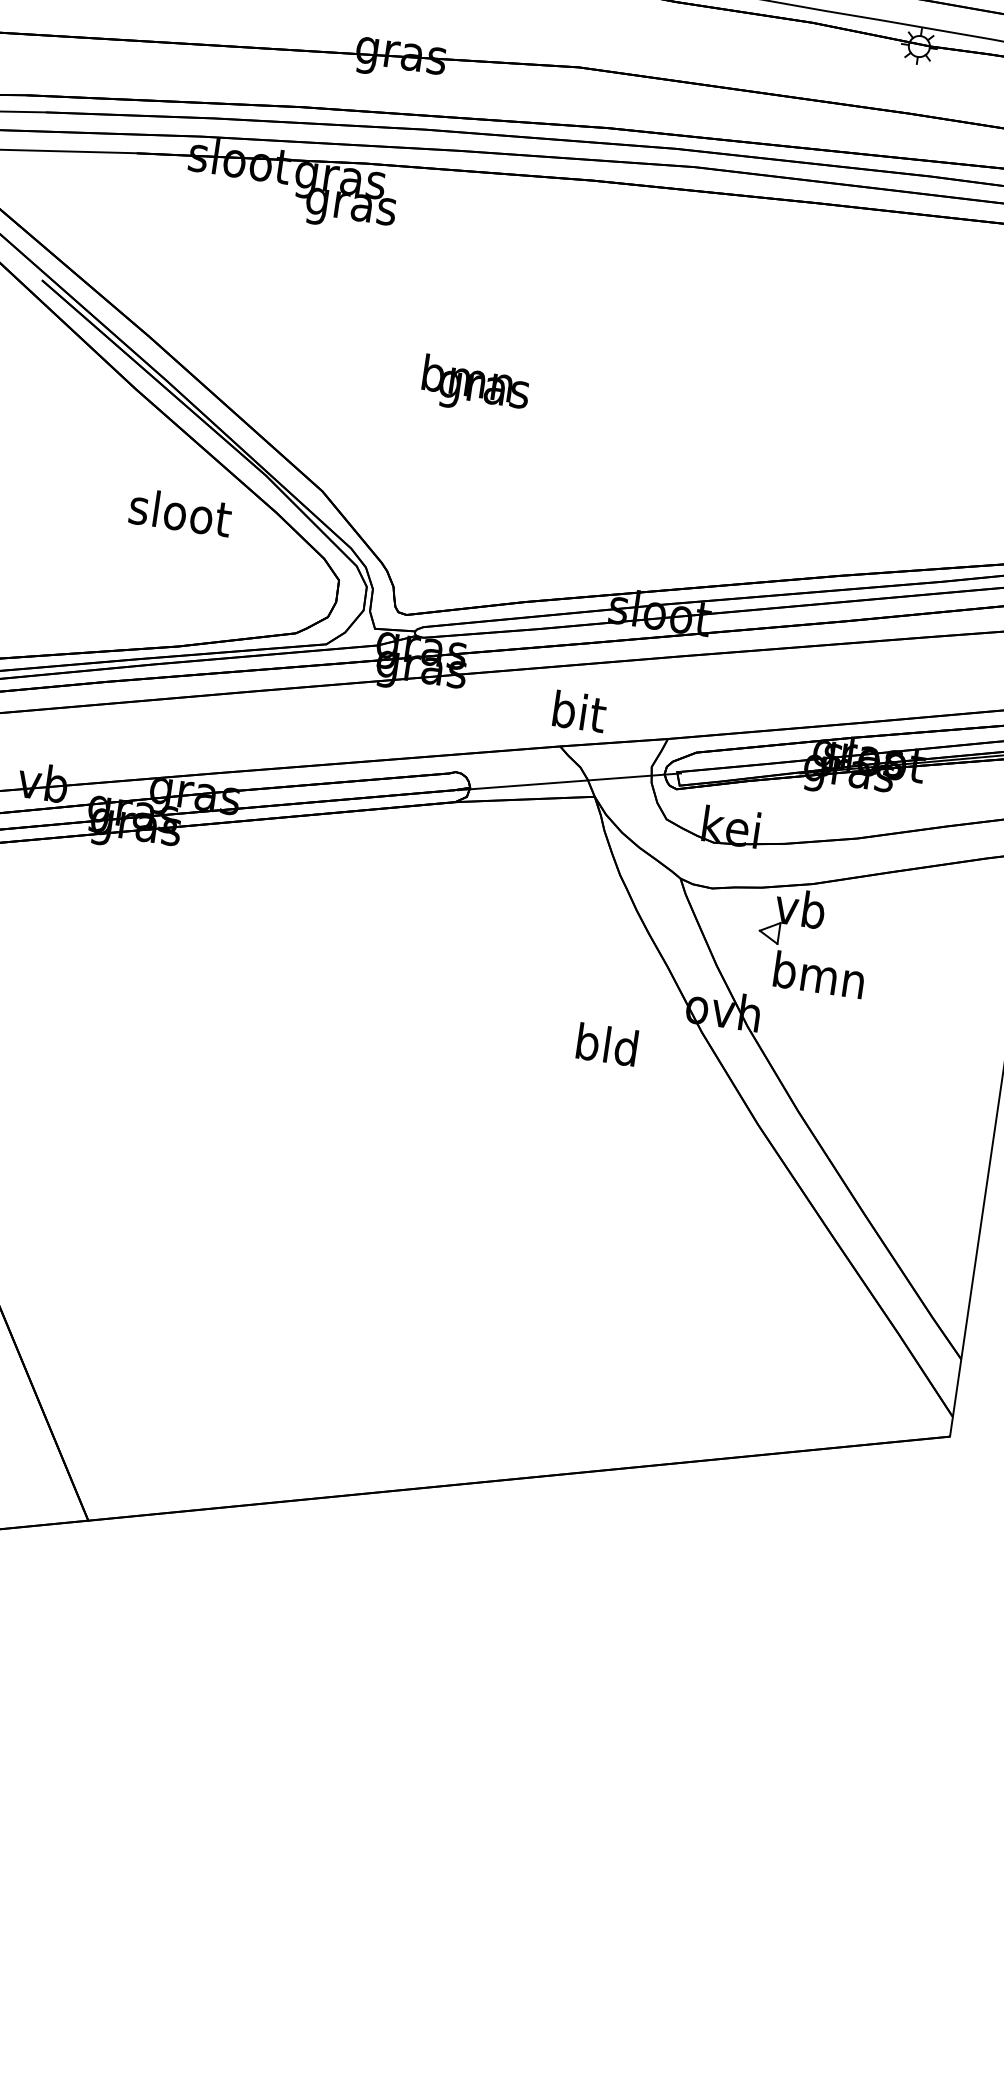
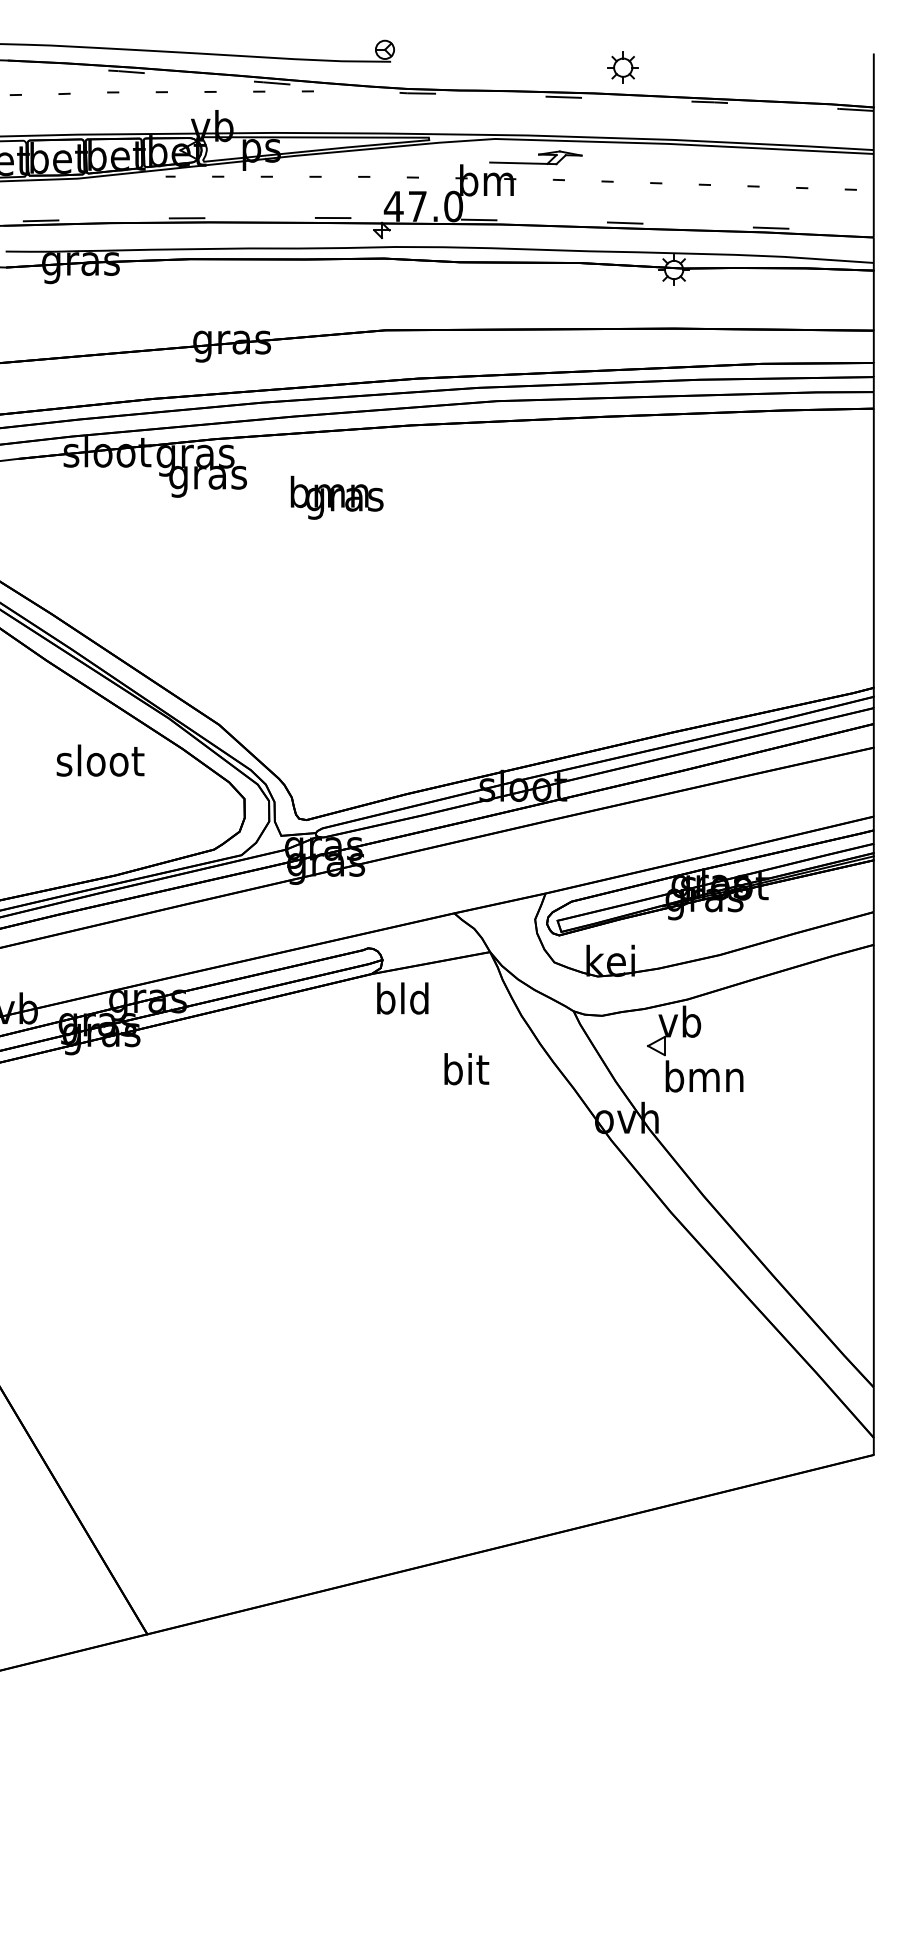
text: (475, 385) -> (336, 497), moved
text: (579, 712) -> (466, 1069), moved
line: (569, 781) -> (466, 942), removed
text: (606, 1044) -> (402, 998), moved

